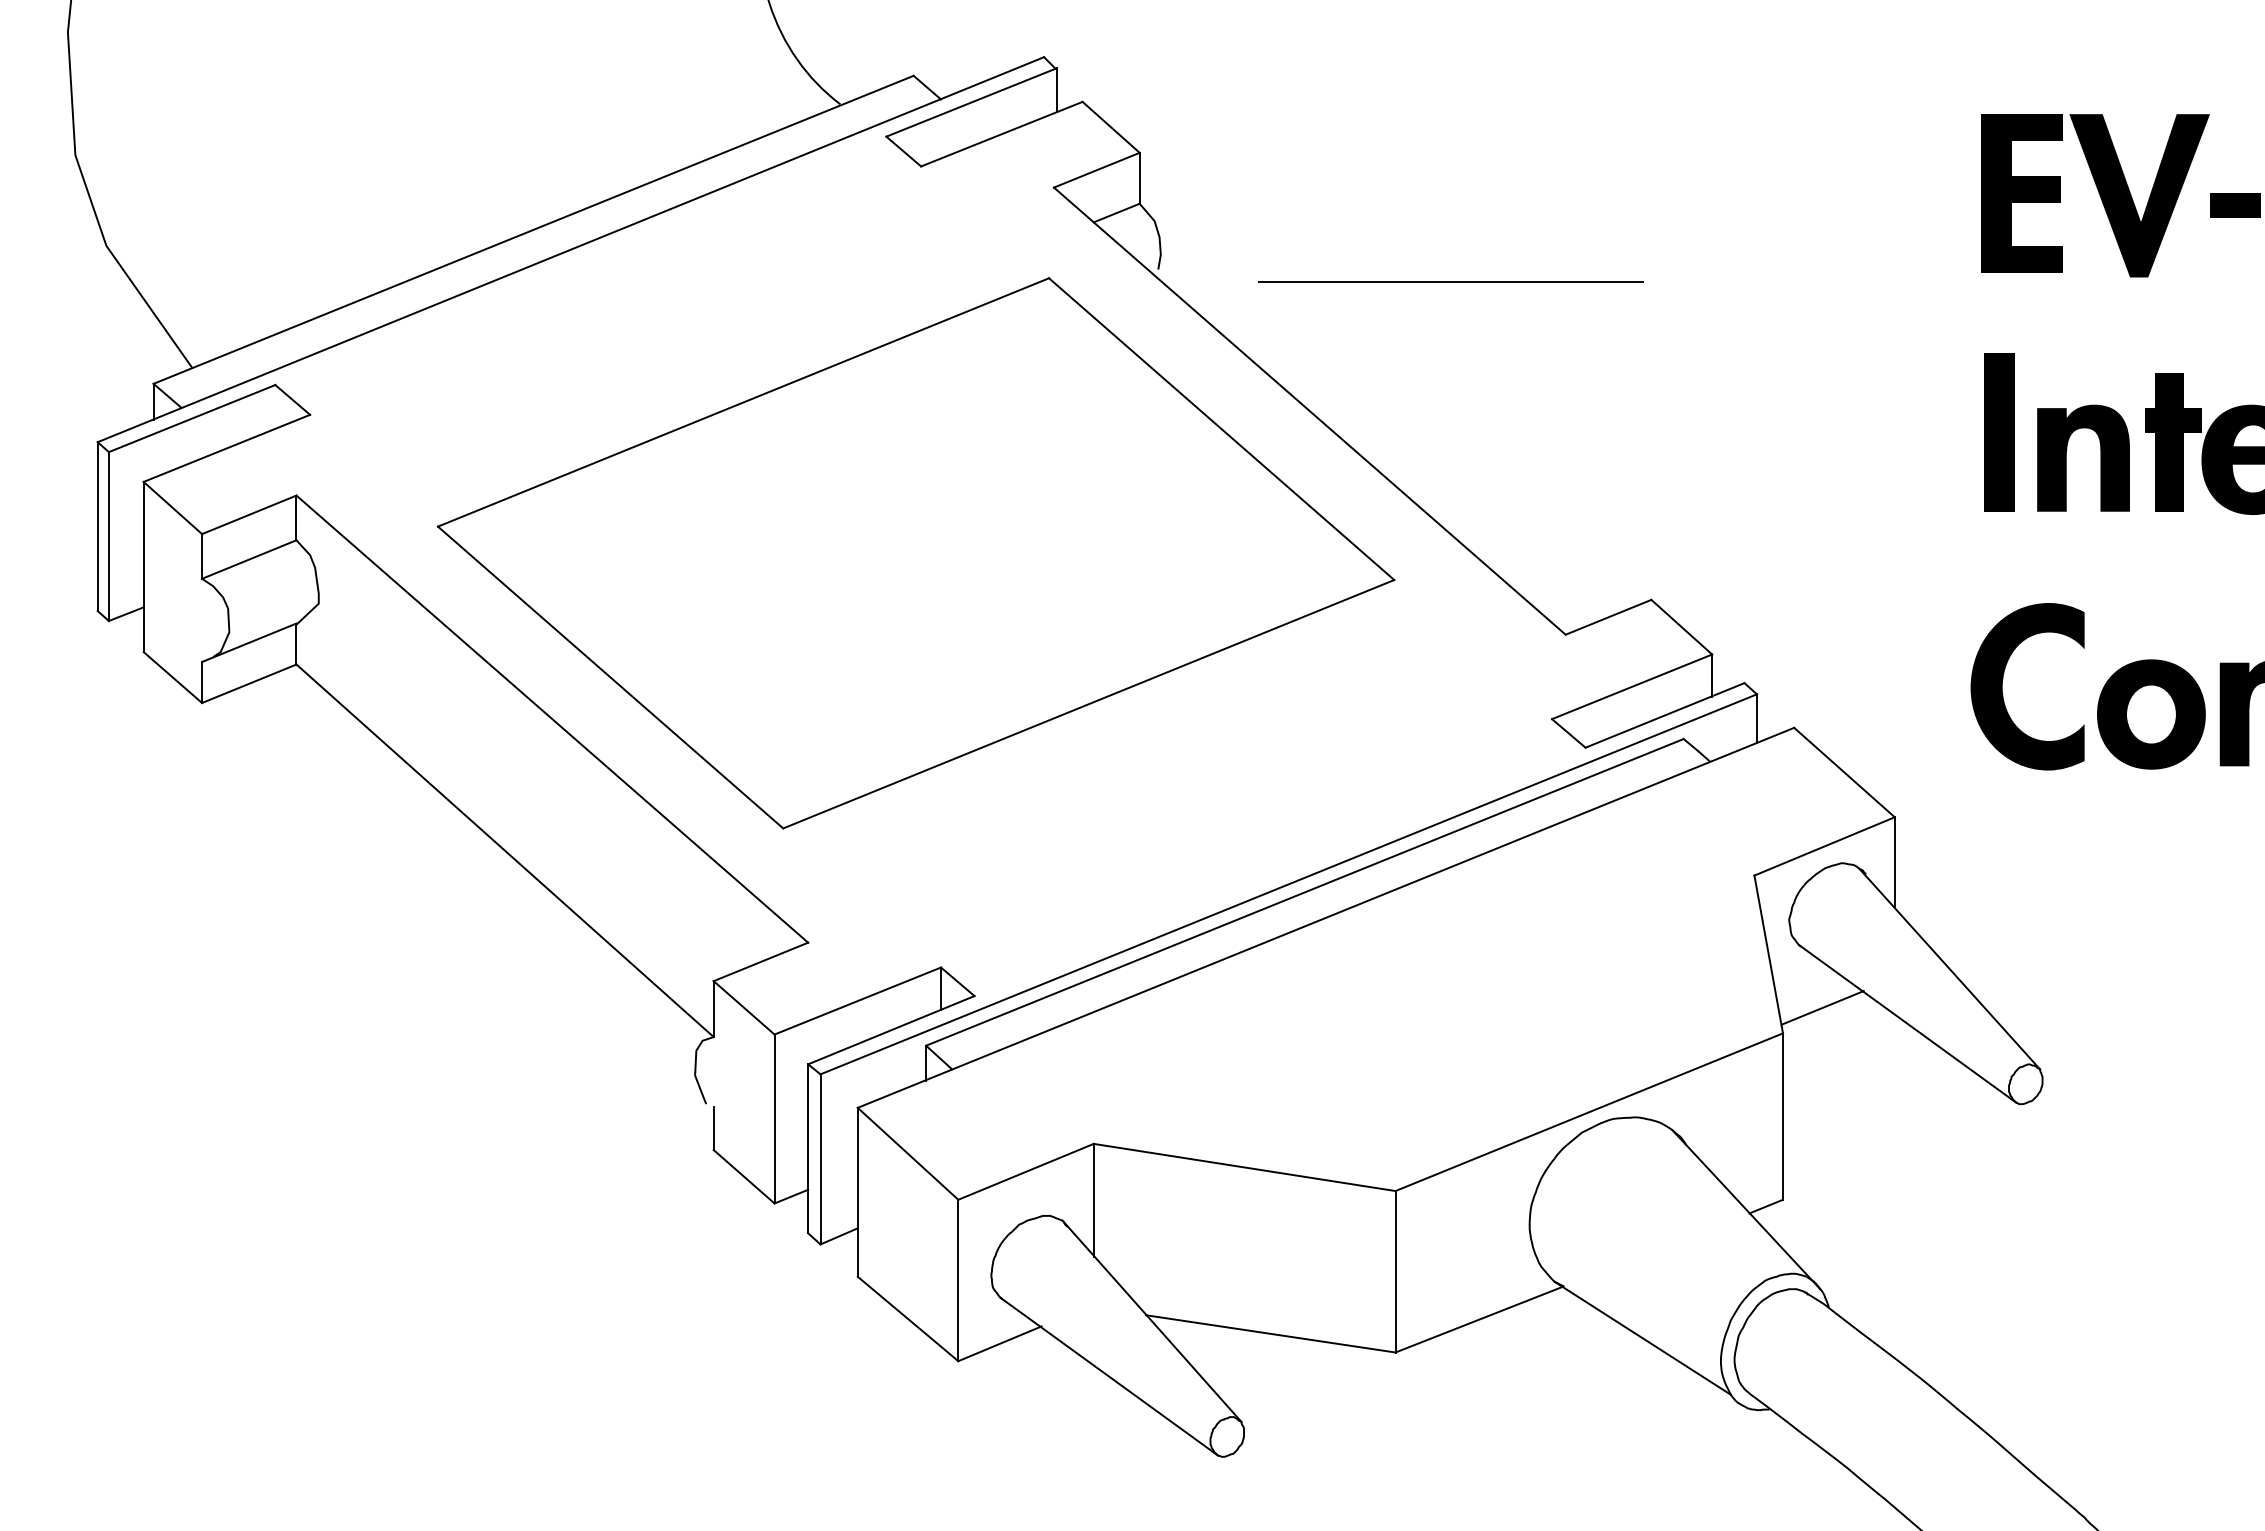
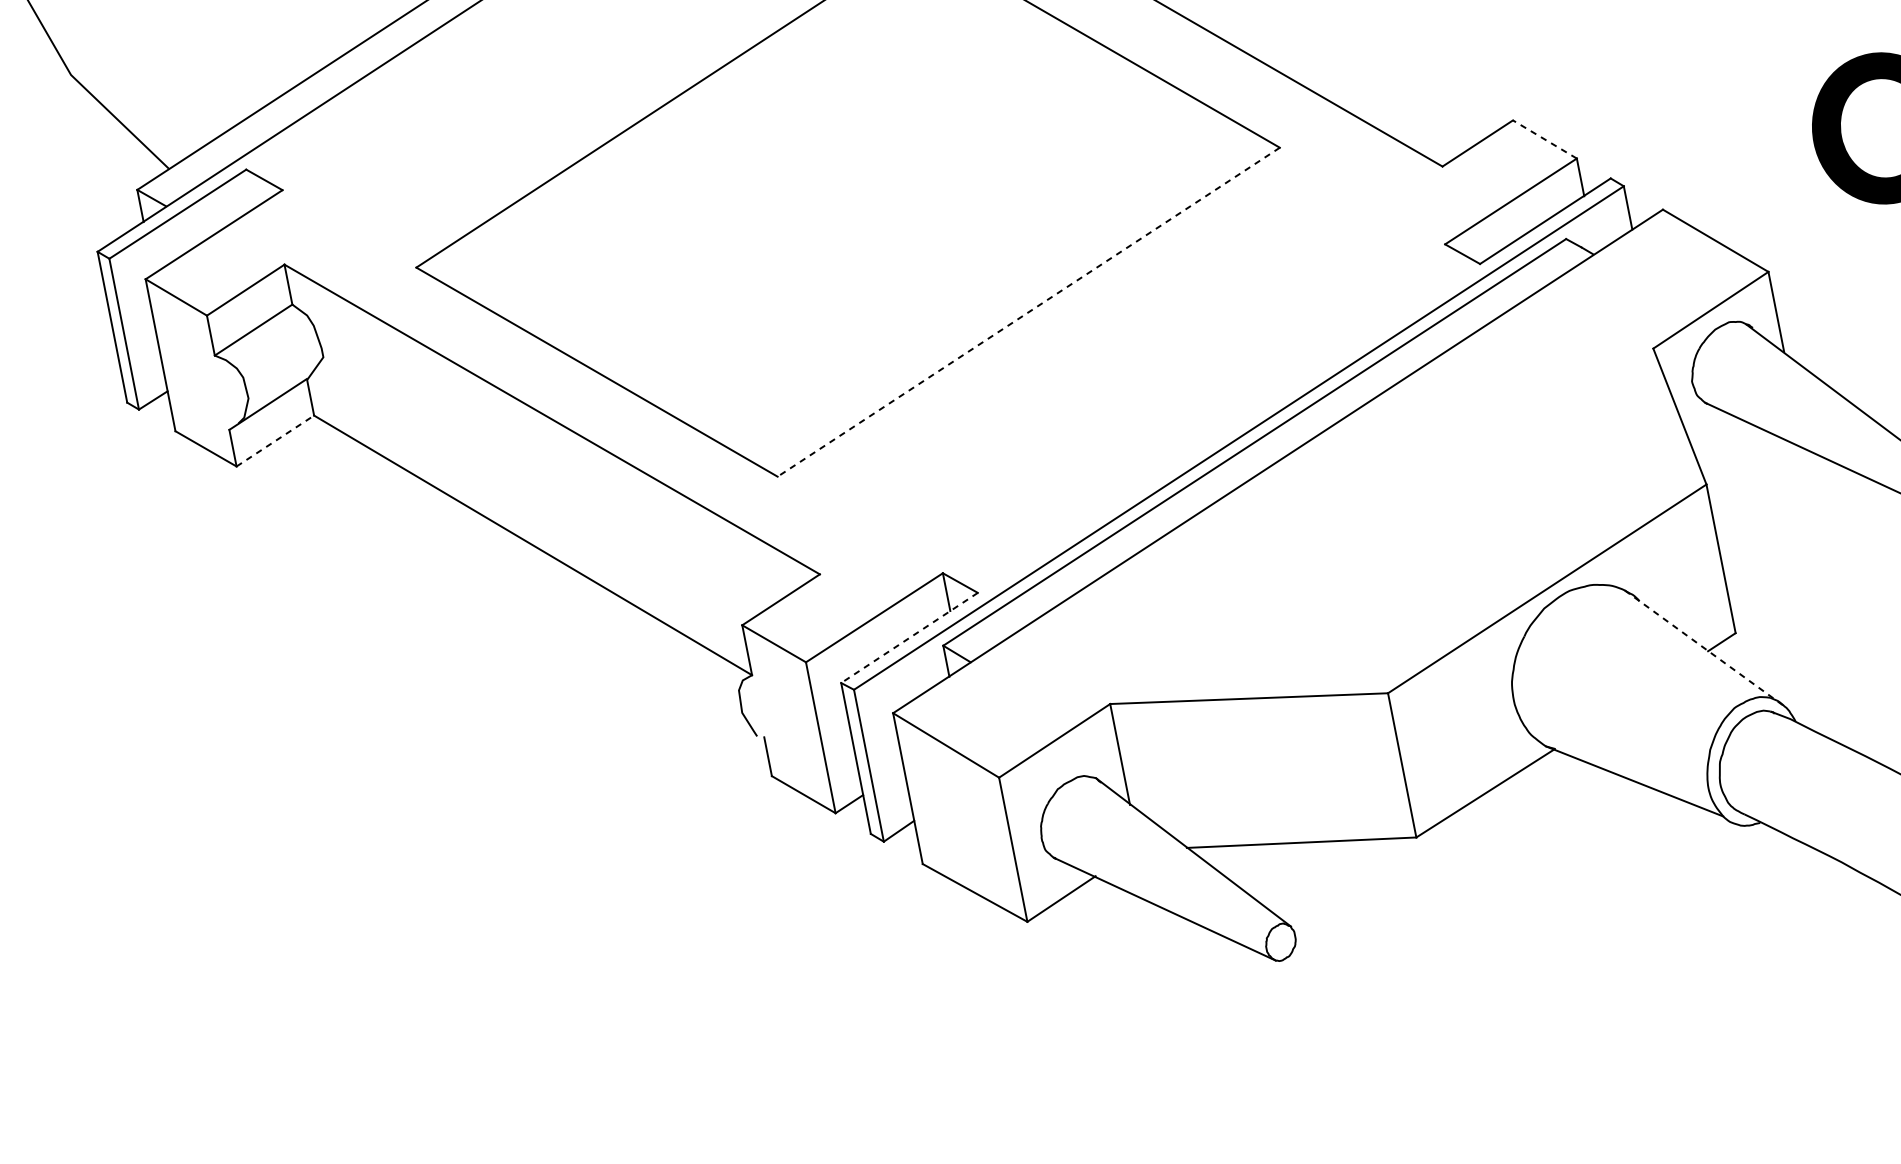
line: (1681, 627) -> (1544, 139), solid -> dashed
line: (249, 683) -> (275, 440), solid -> dashed
line: (1088, 704) -> (1028, 312), solid -> dashed
line: (1822, 1007) -> (1737, 454), removed
line: (891, 1030) -> (909, 638), solid -> dashed
line: (1746, 1209) -> (1704, 648), solid -> dashed

